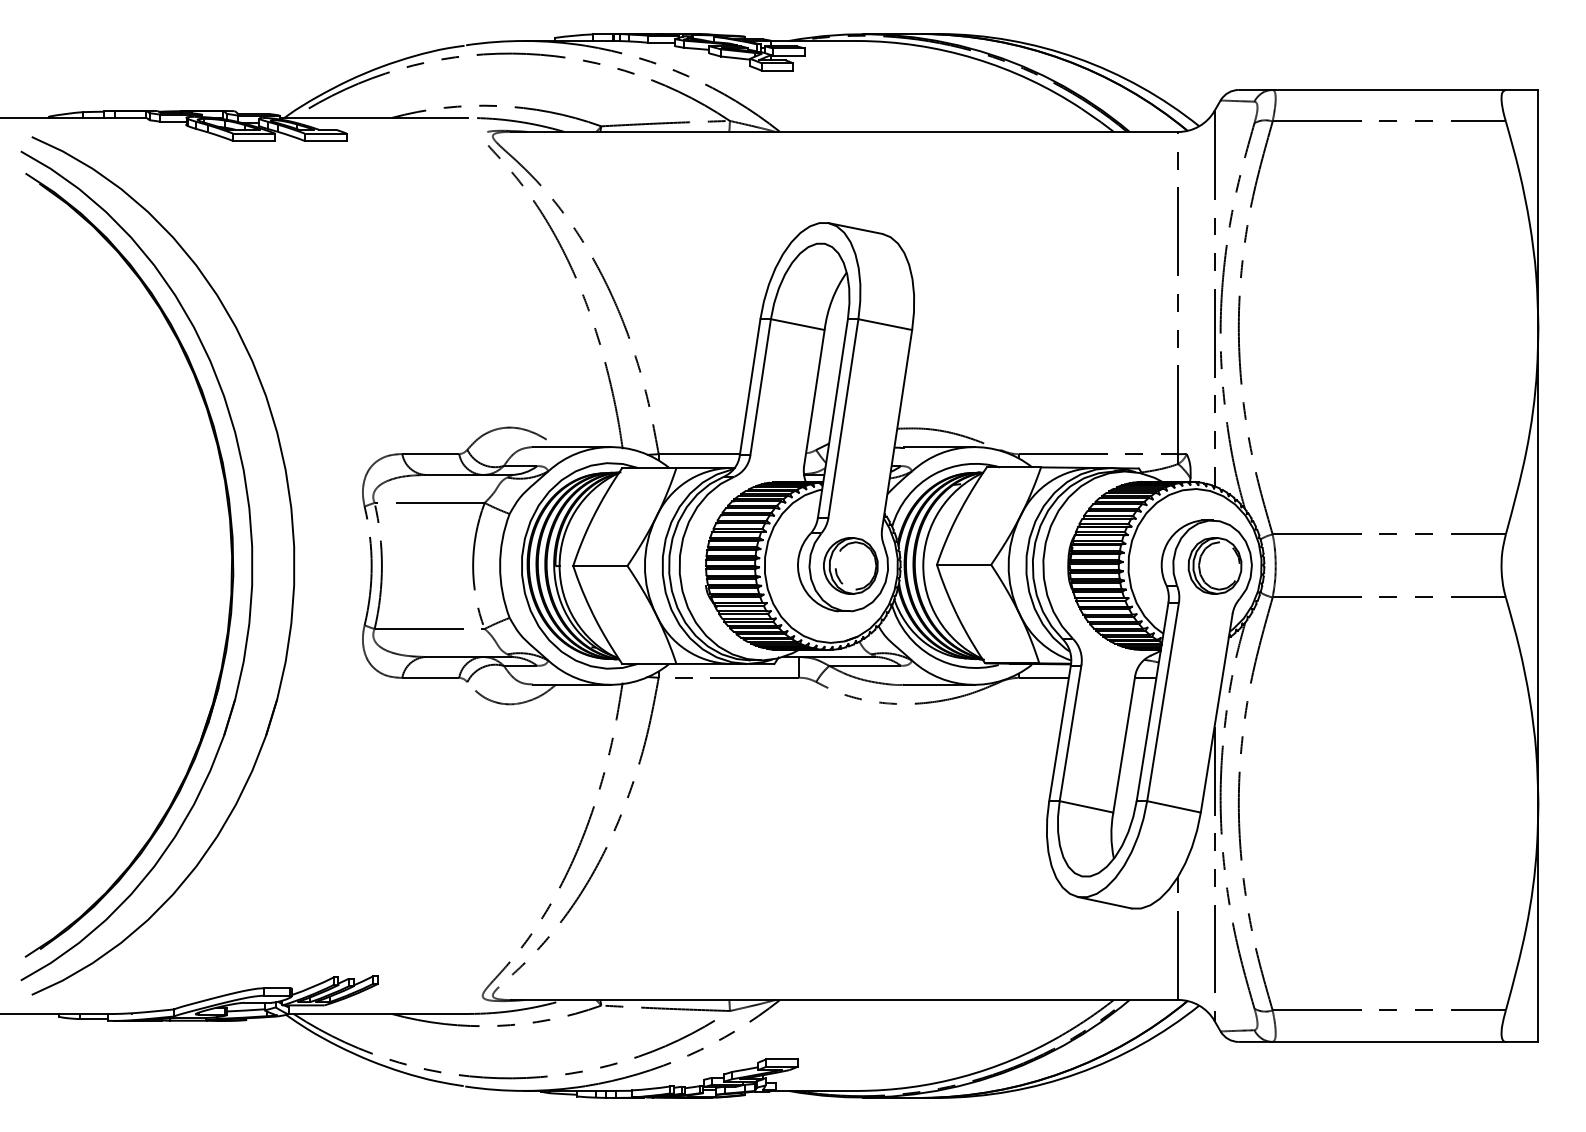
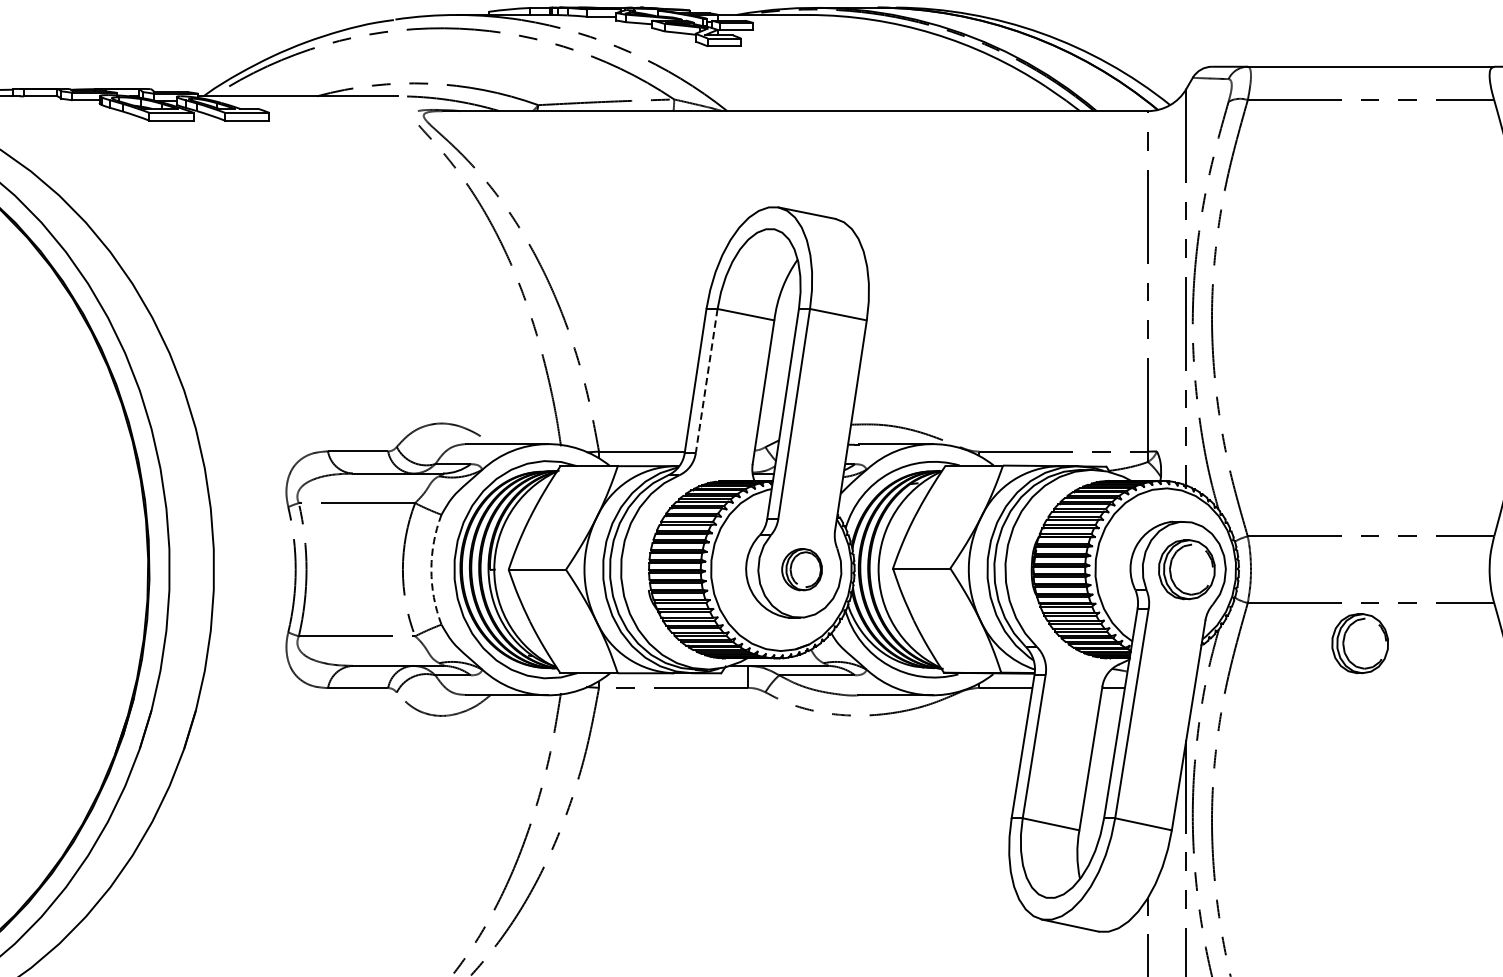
line: (760, 387) -> (706, 381), solid -> dashed
arc: (500, 565) -> (431, 569), solid -> dashed
part: (850, 565) -> (801, 569), size x0.7
part: (1378, 635) -> (1359, 643), added

